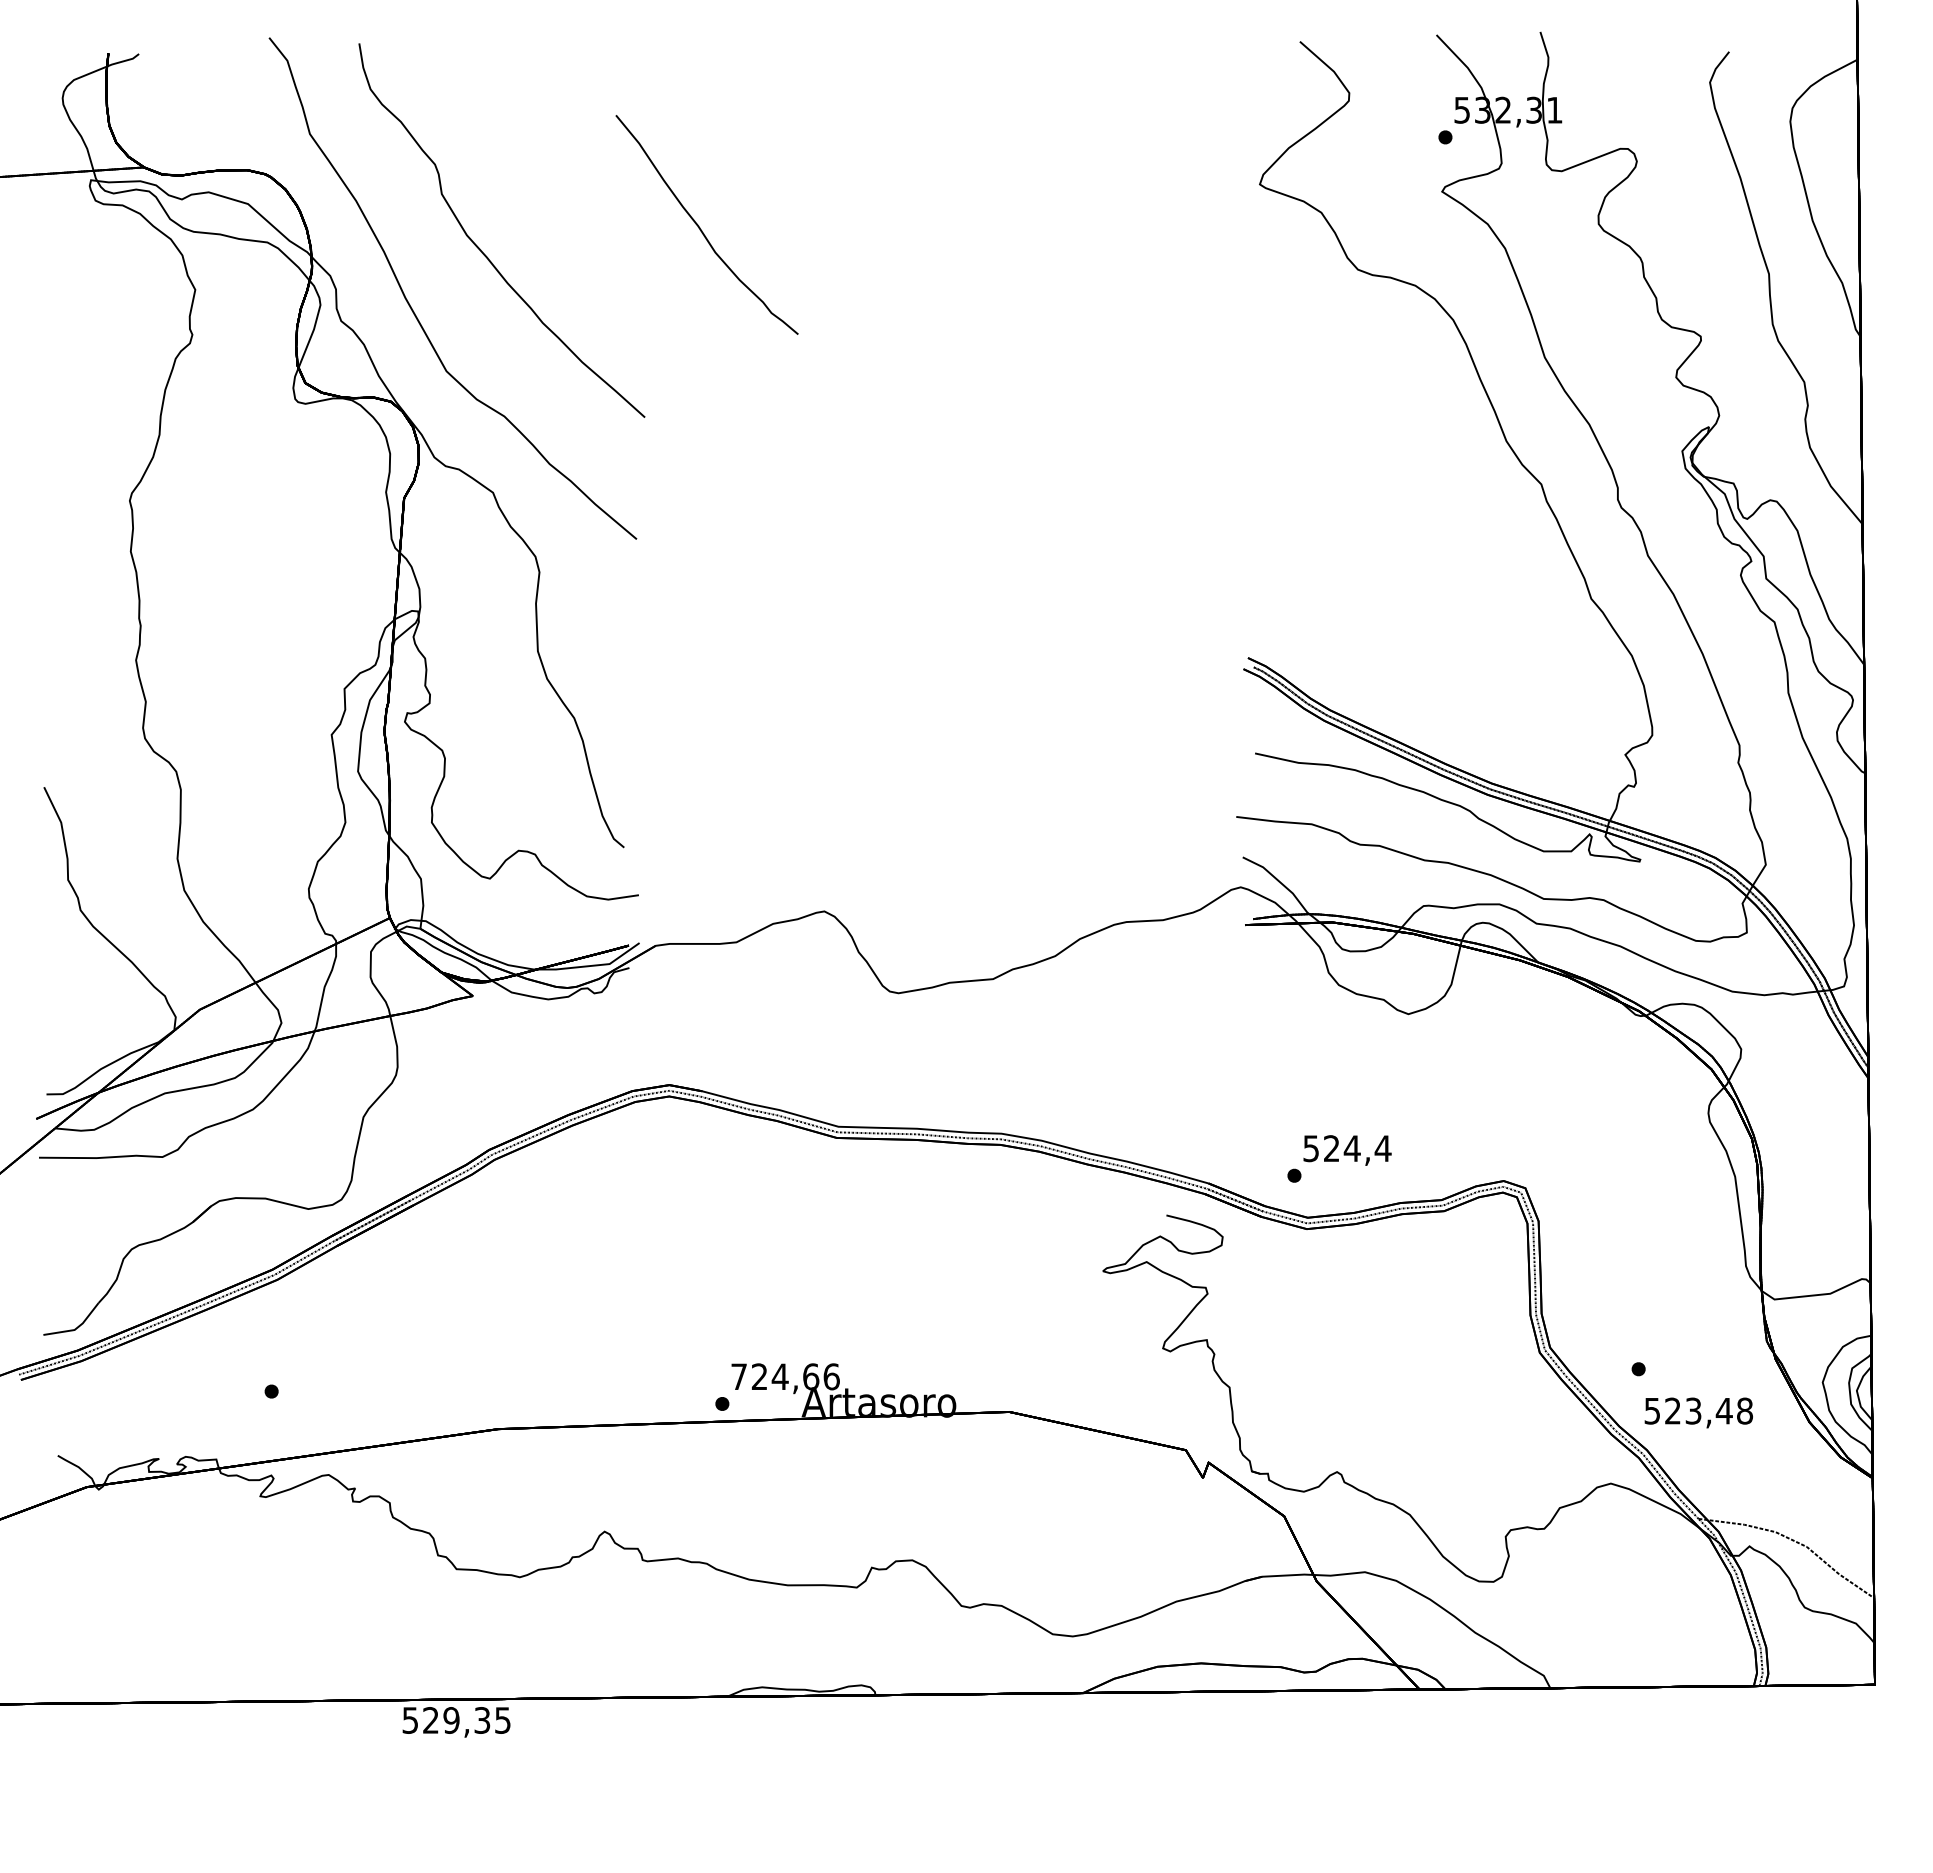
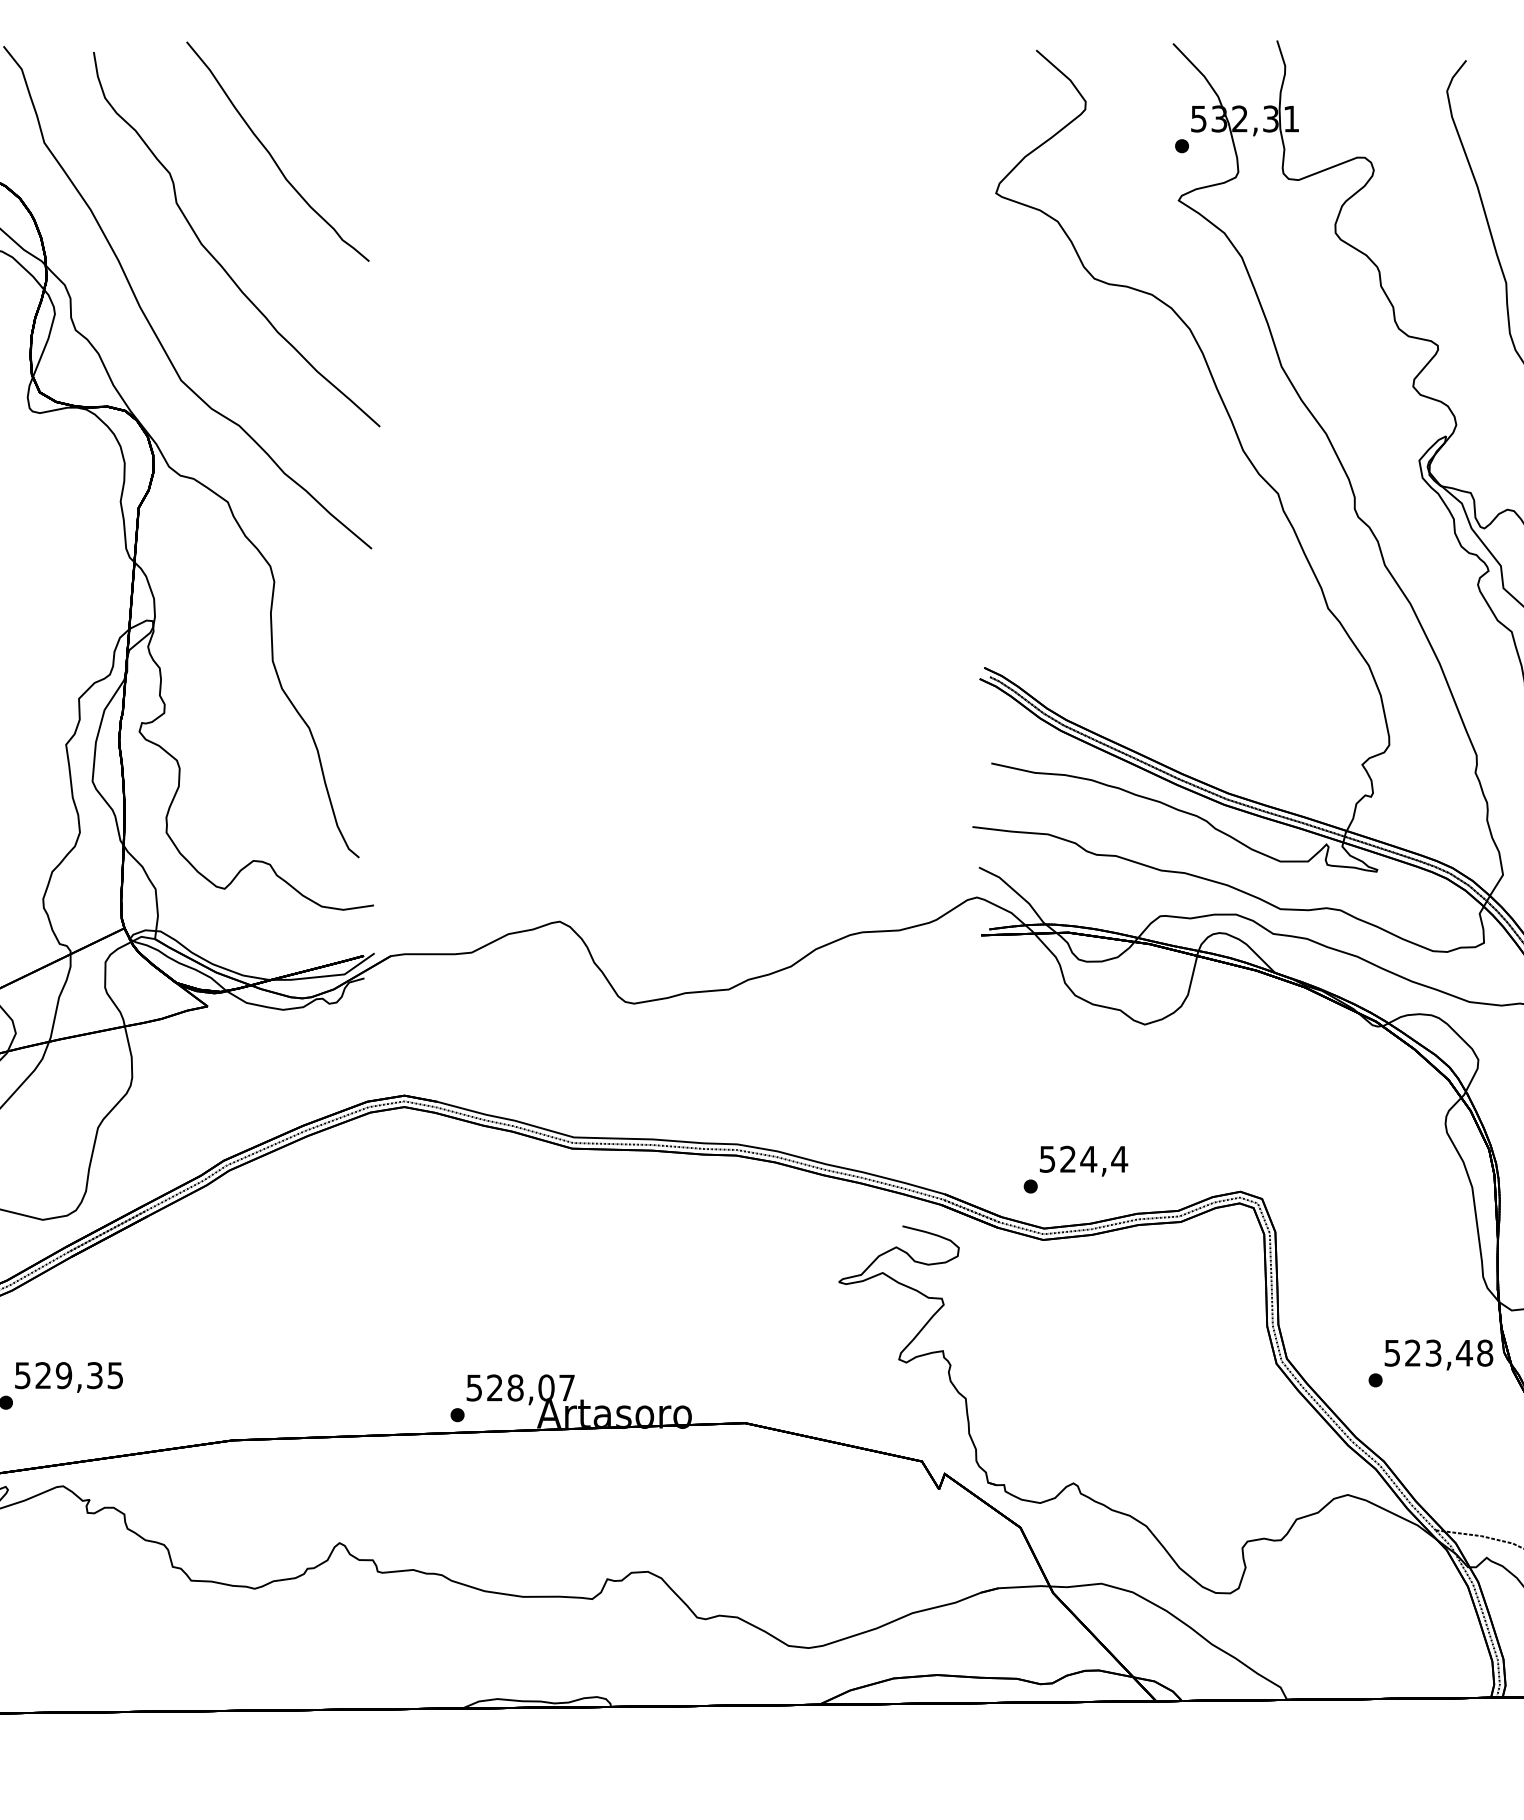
part: (700, 227) -> (271, 154), moved
text: (785, 1376) -> (520, 1387), 724,66 -> 528,07
text: (1698, 1412) -> (1438, 1354), moved
text: (456, 1722) -> (68, 1377), moved

